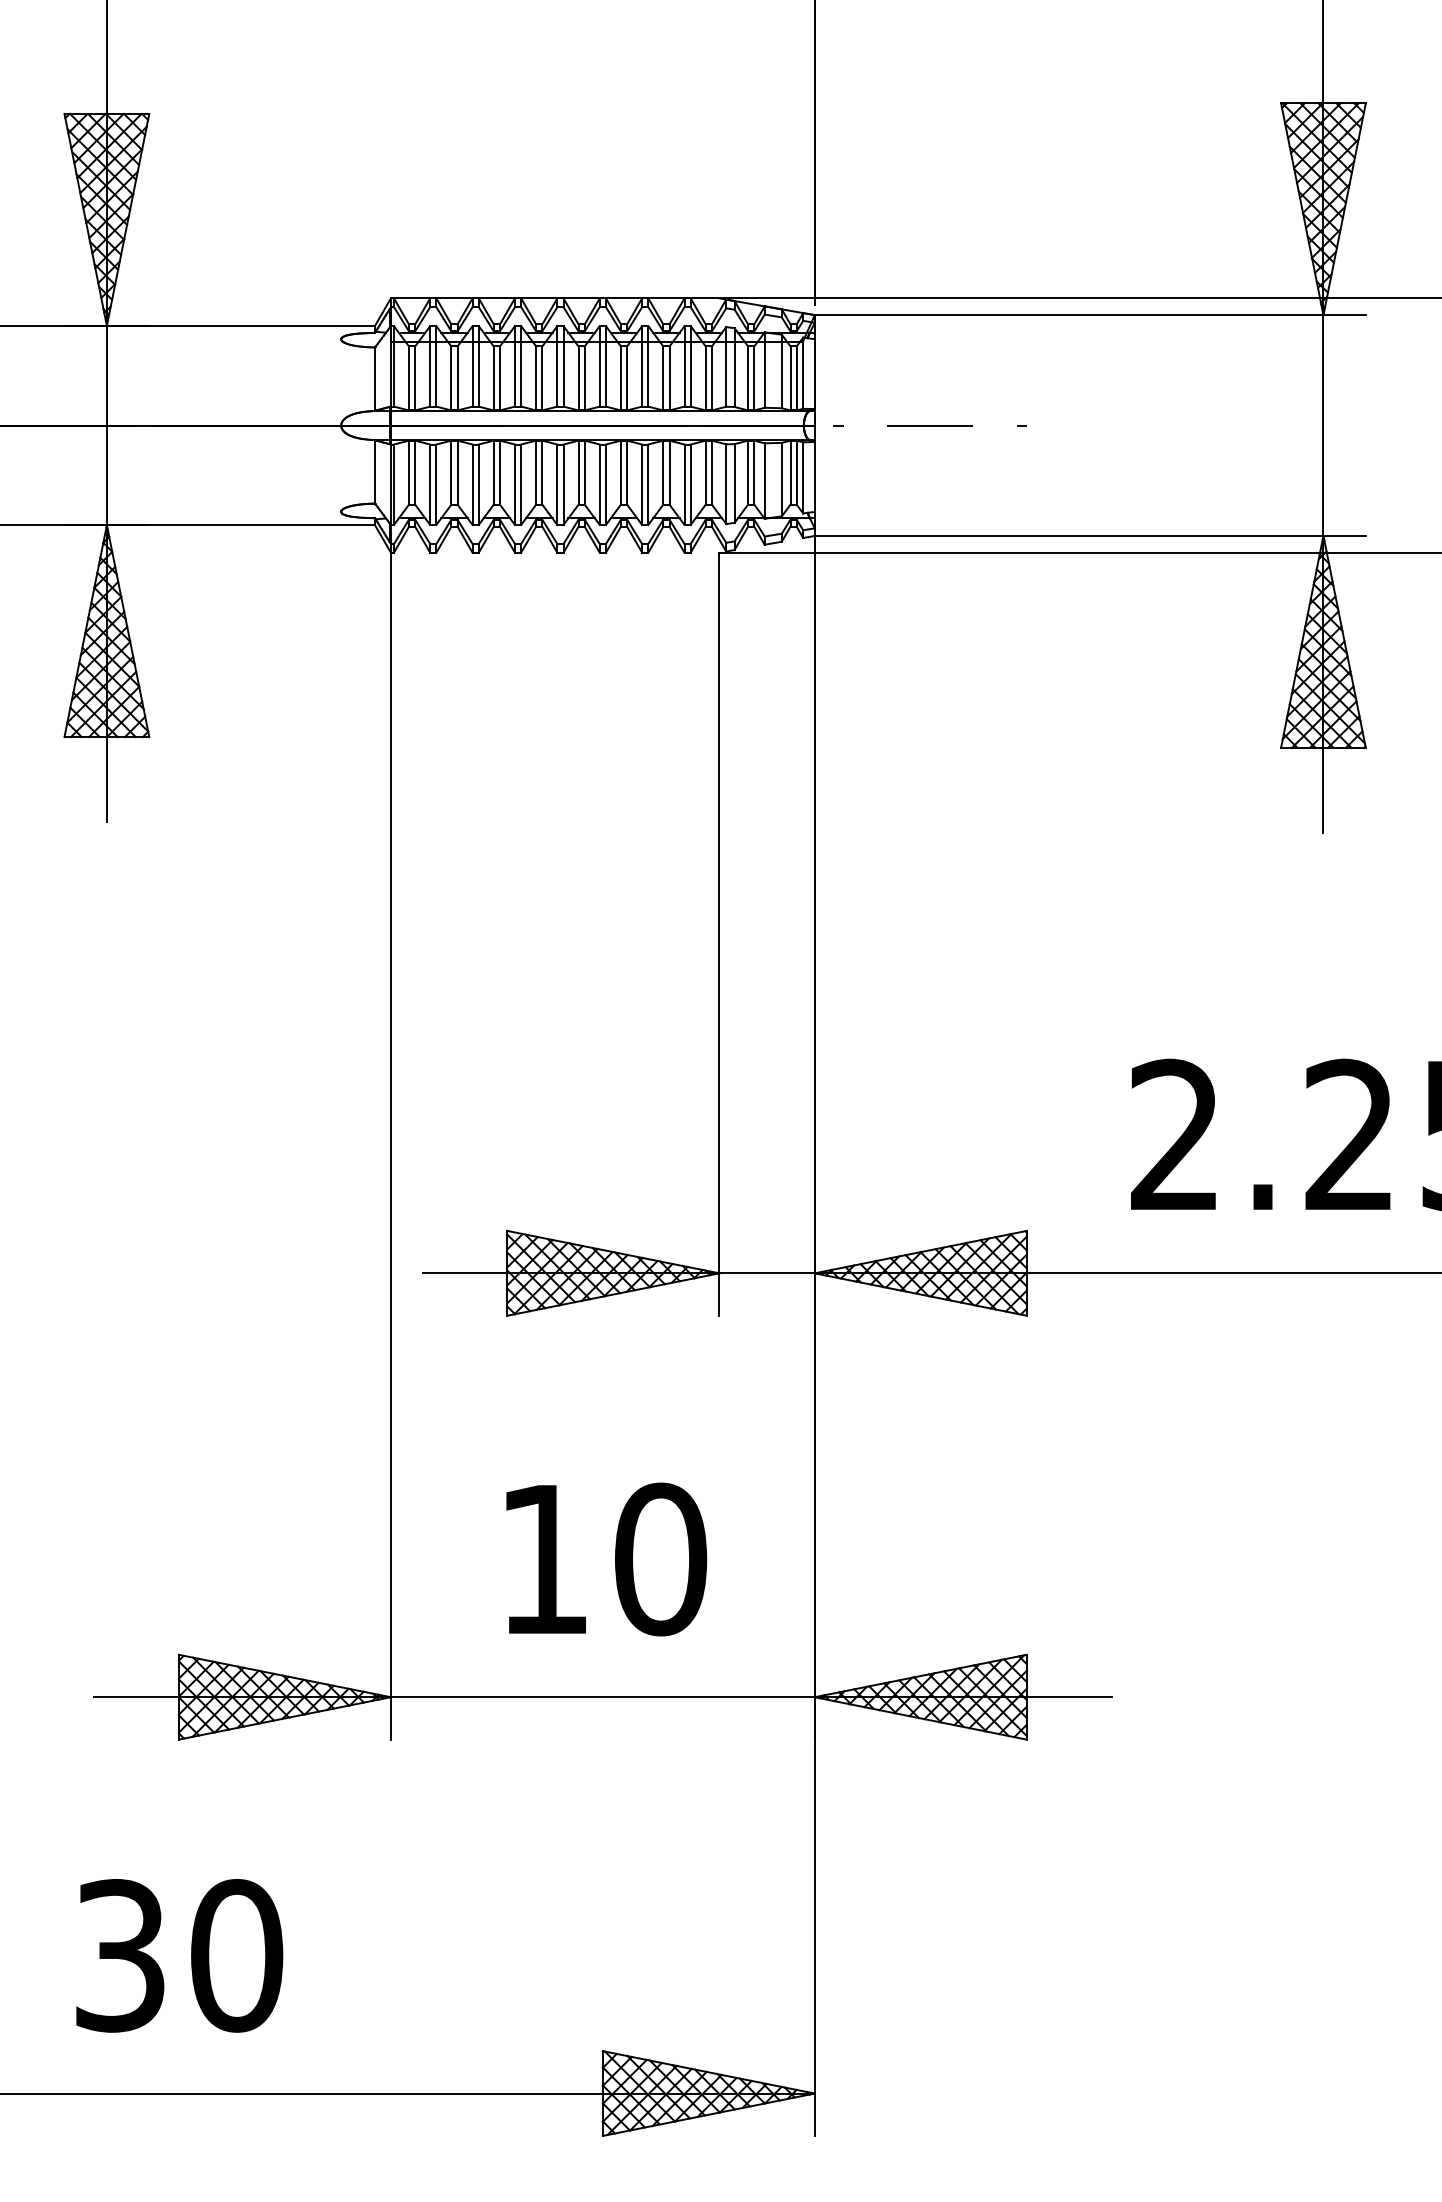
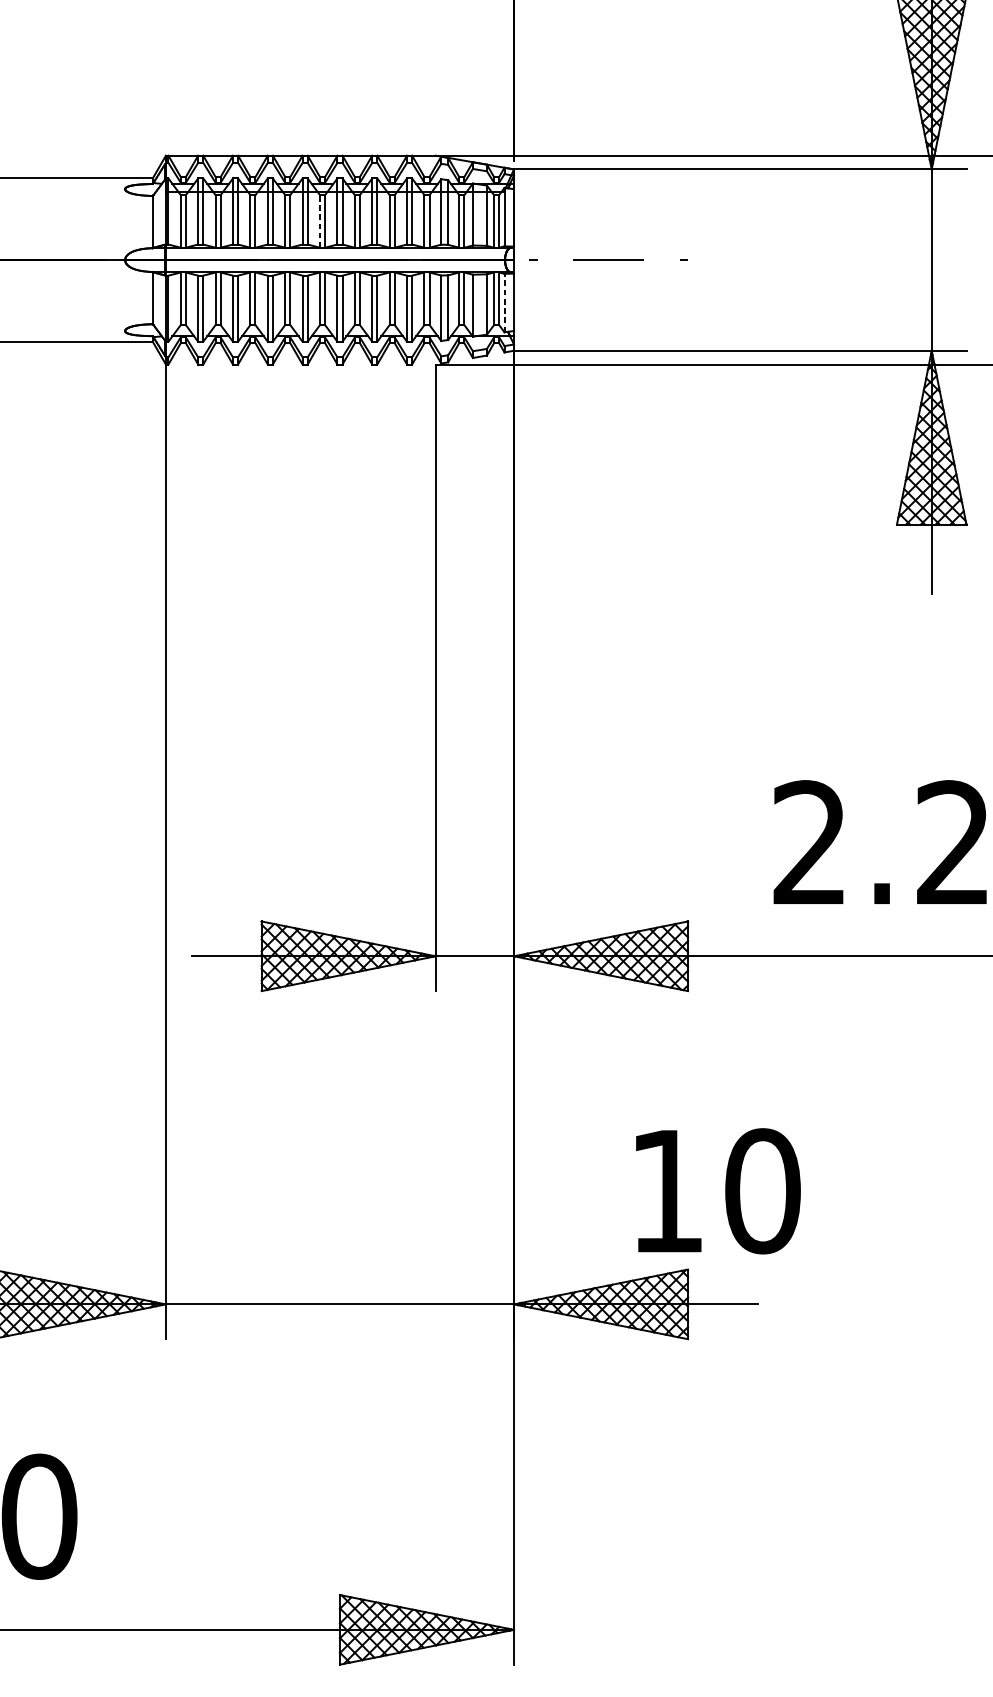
line: (578, 377) -> (319, 220), solid -> dashed
line: (803, 477) -> (504, 302), solid -> dashed
text: (606, 1559) -> (718, 1191), moved

